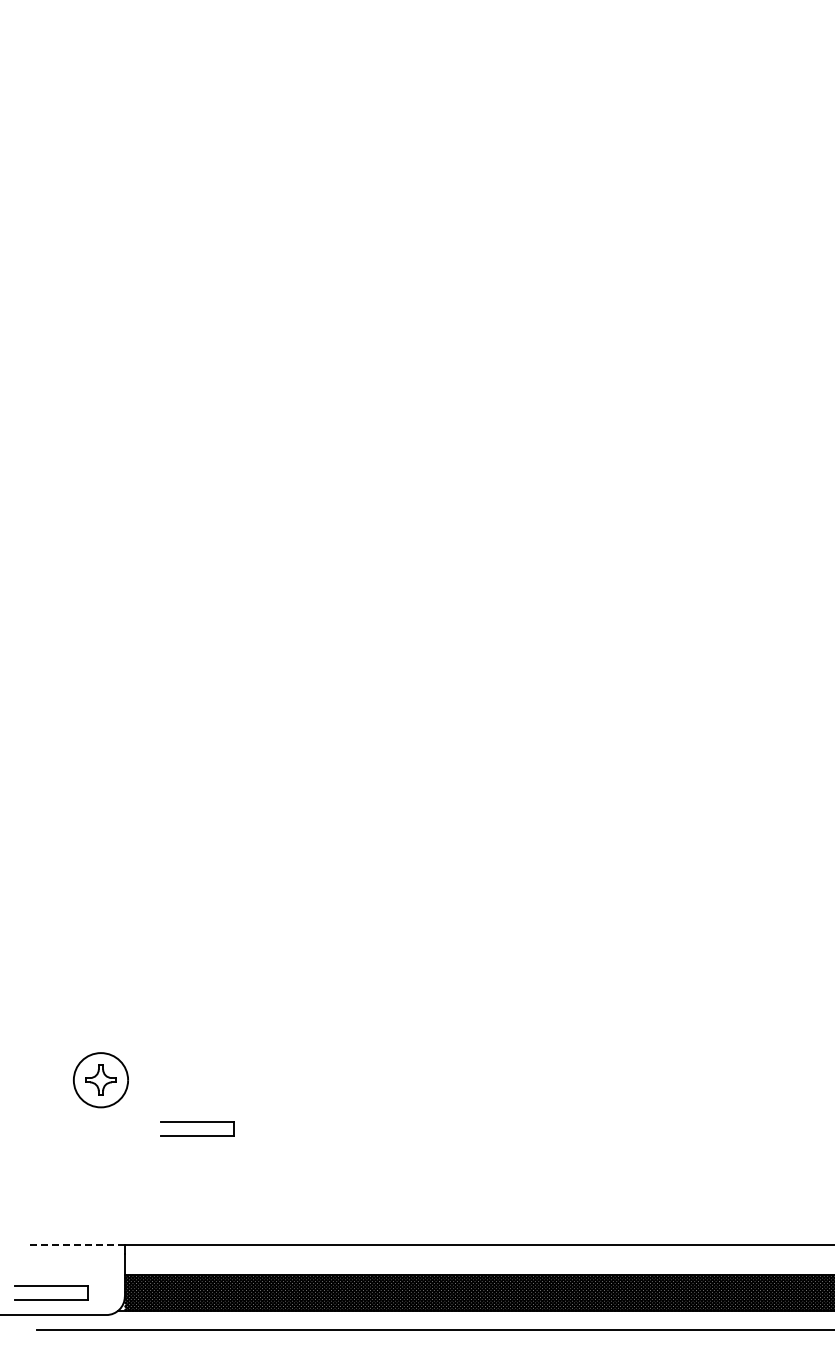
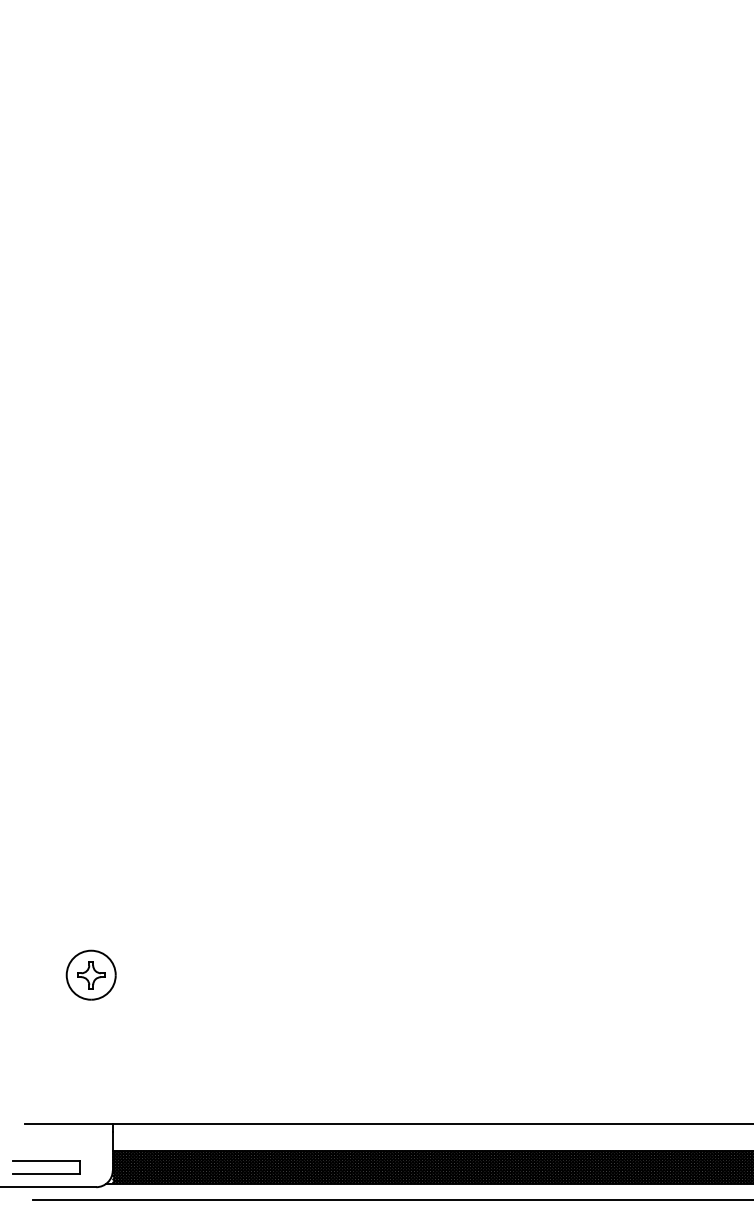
part: (197, 1128) -> (178, 1018), removed
line: (76, 1245) -> (69, 1124), dashed -> solid

